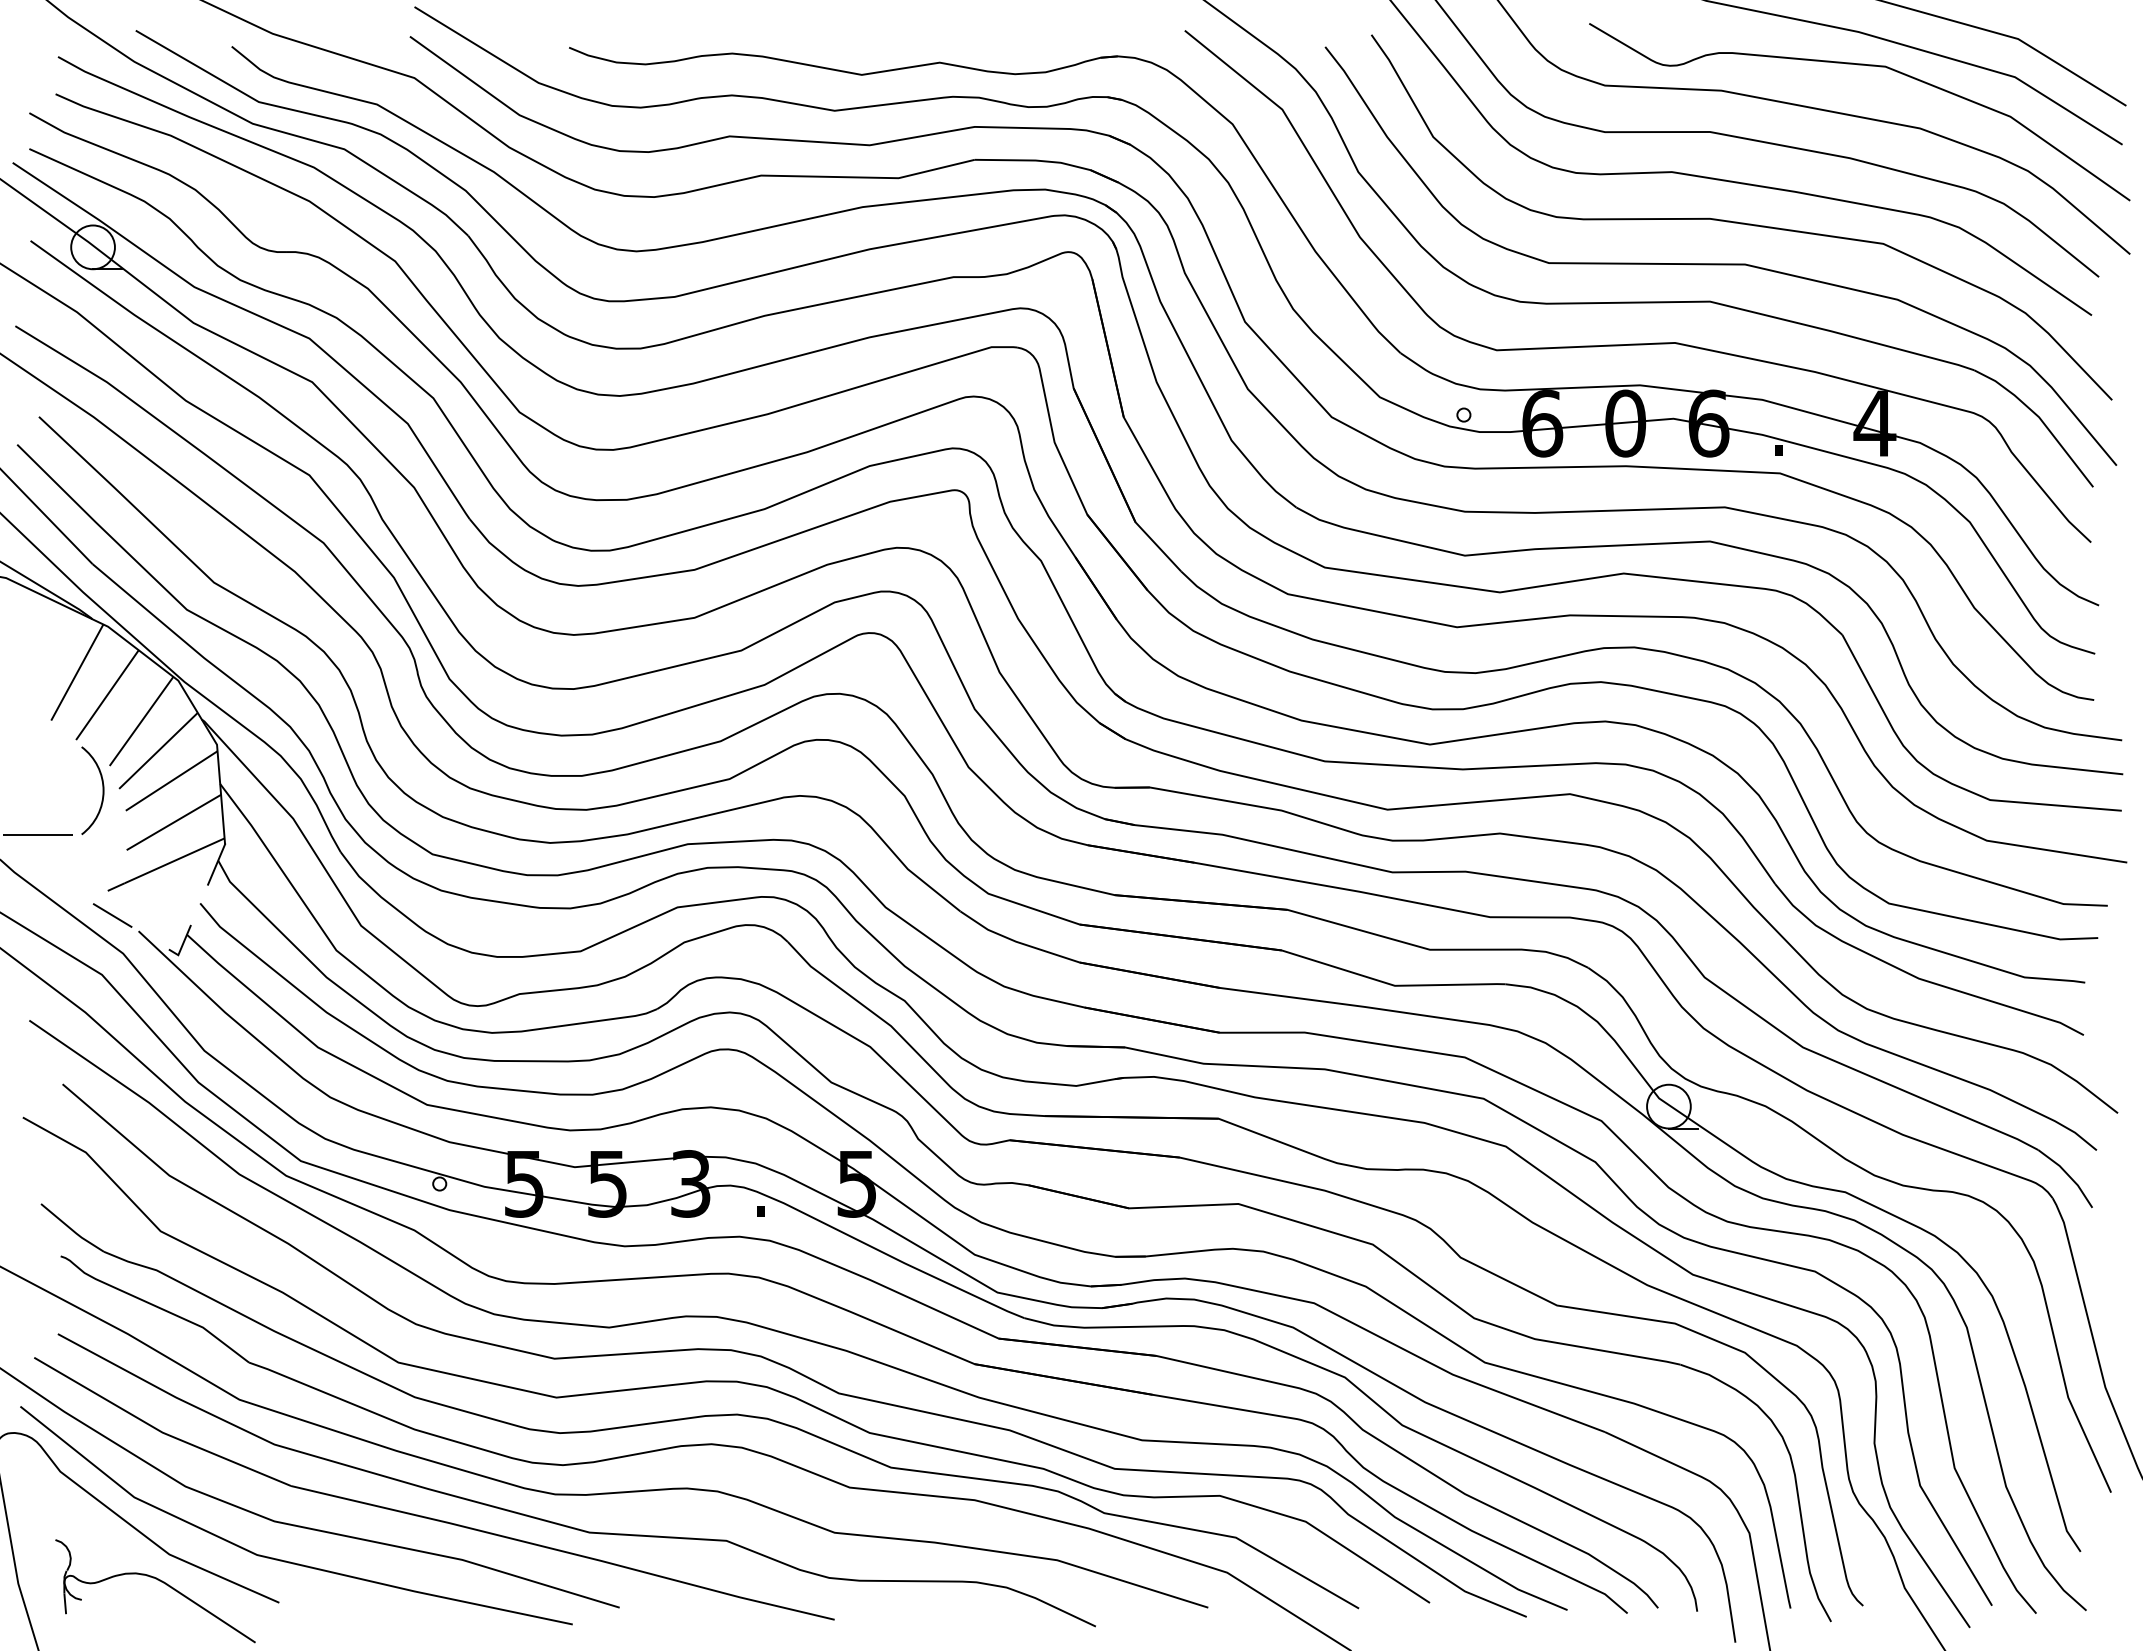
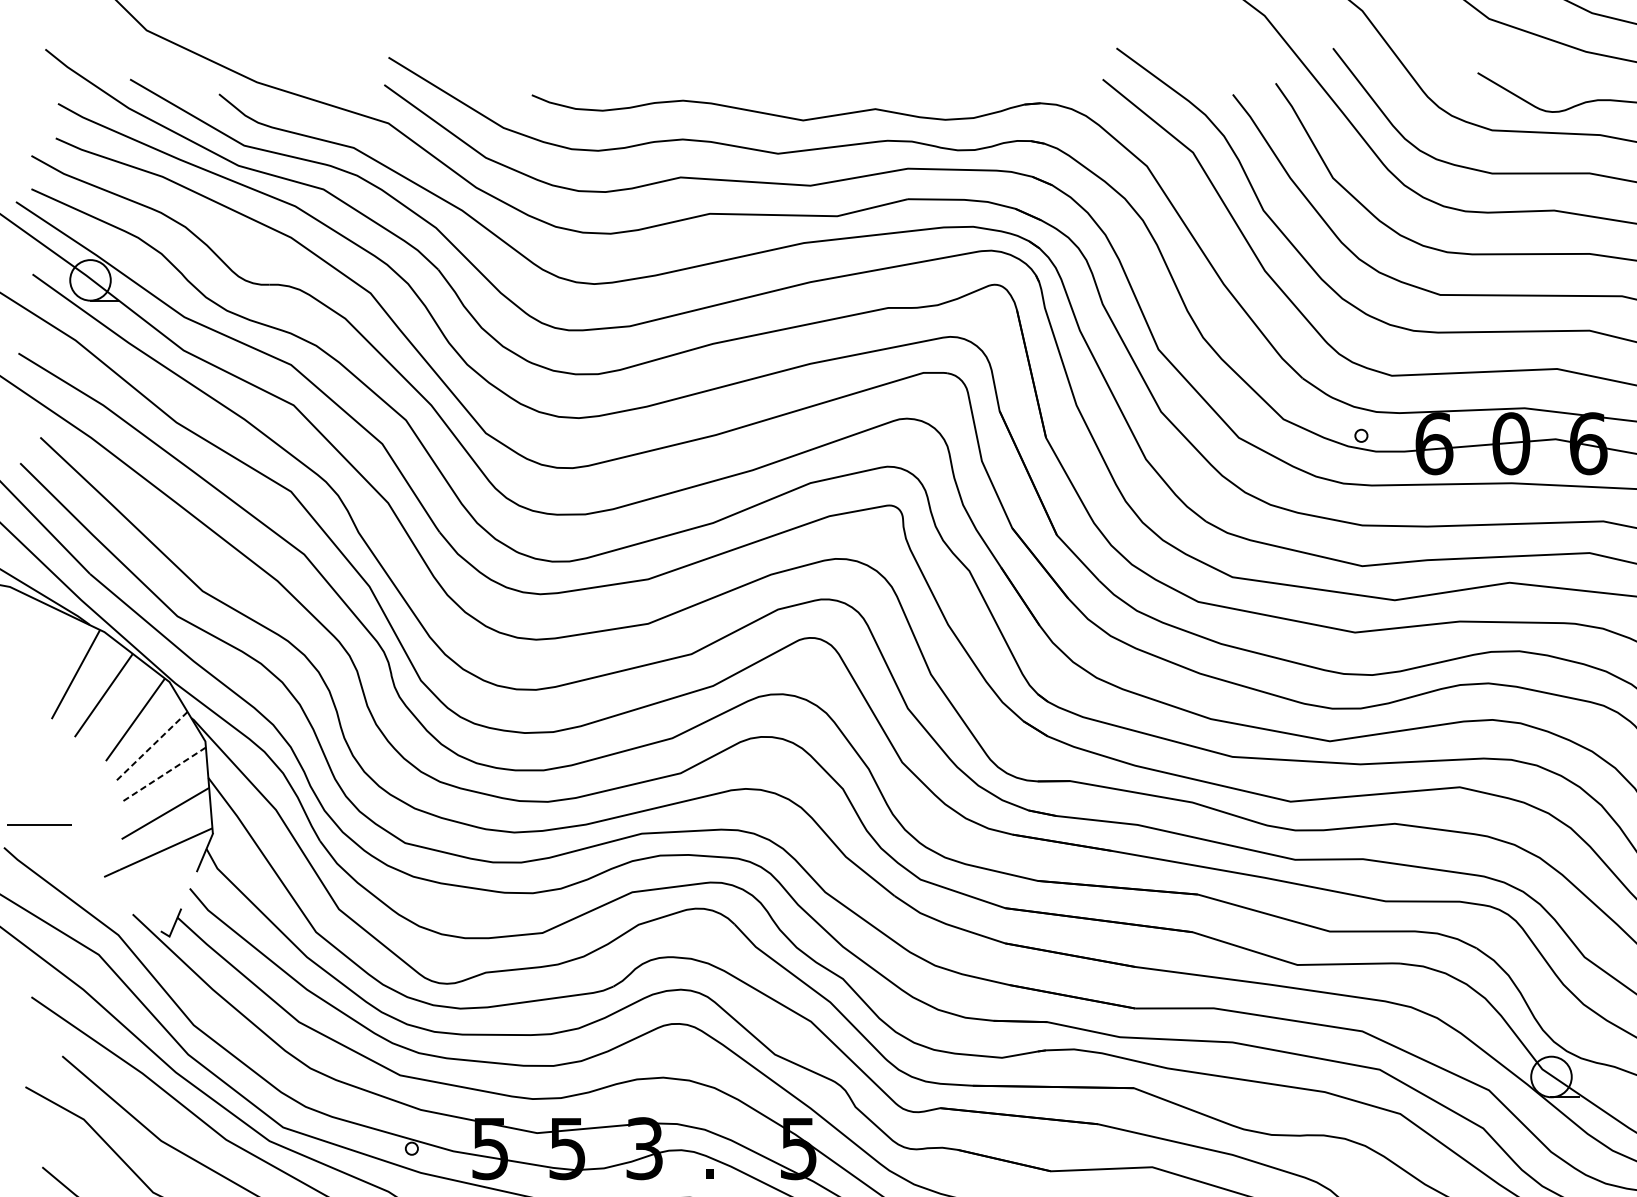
line: (158, 750) -> (151, 746), solid -> dashed
line: (171, 781) -> (163, 775), solid -> dashed
arc: (102, 790) -> (99, 783), removed
line: (112, 915) -> (108, 899), removed

